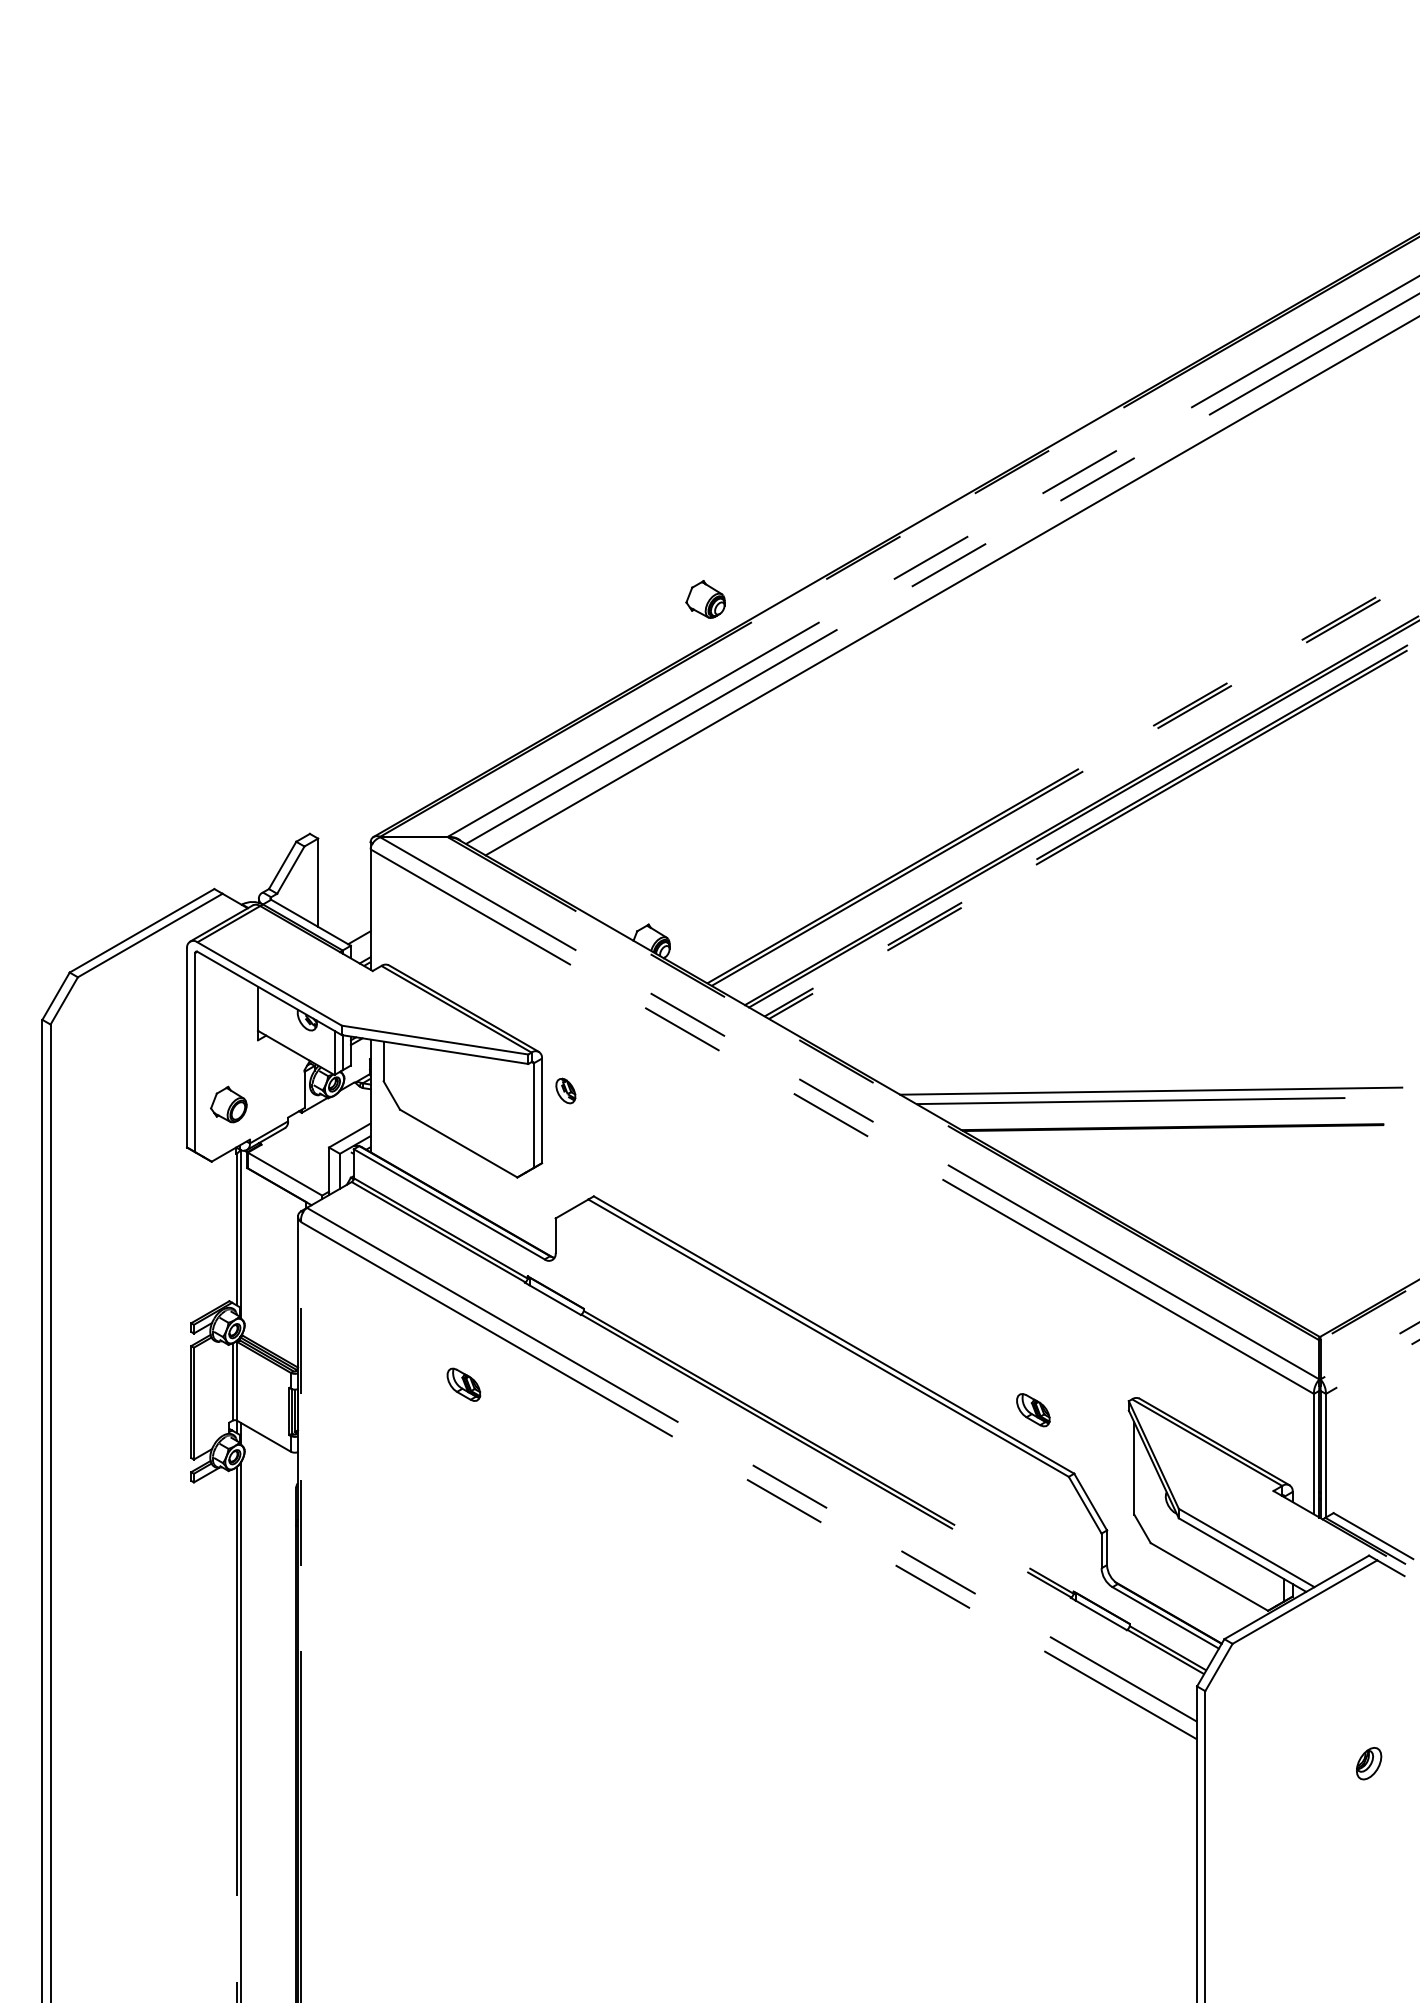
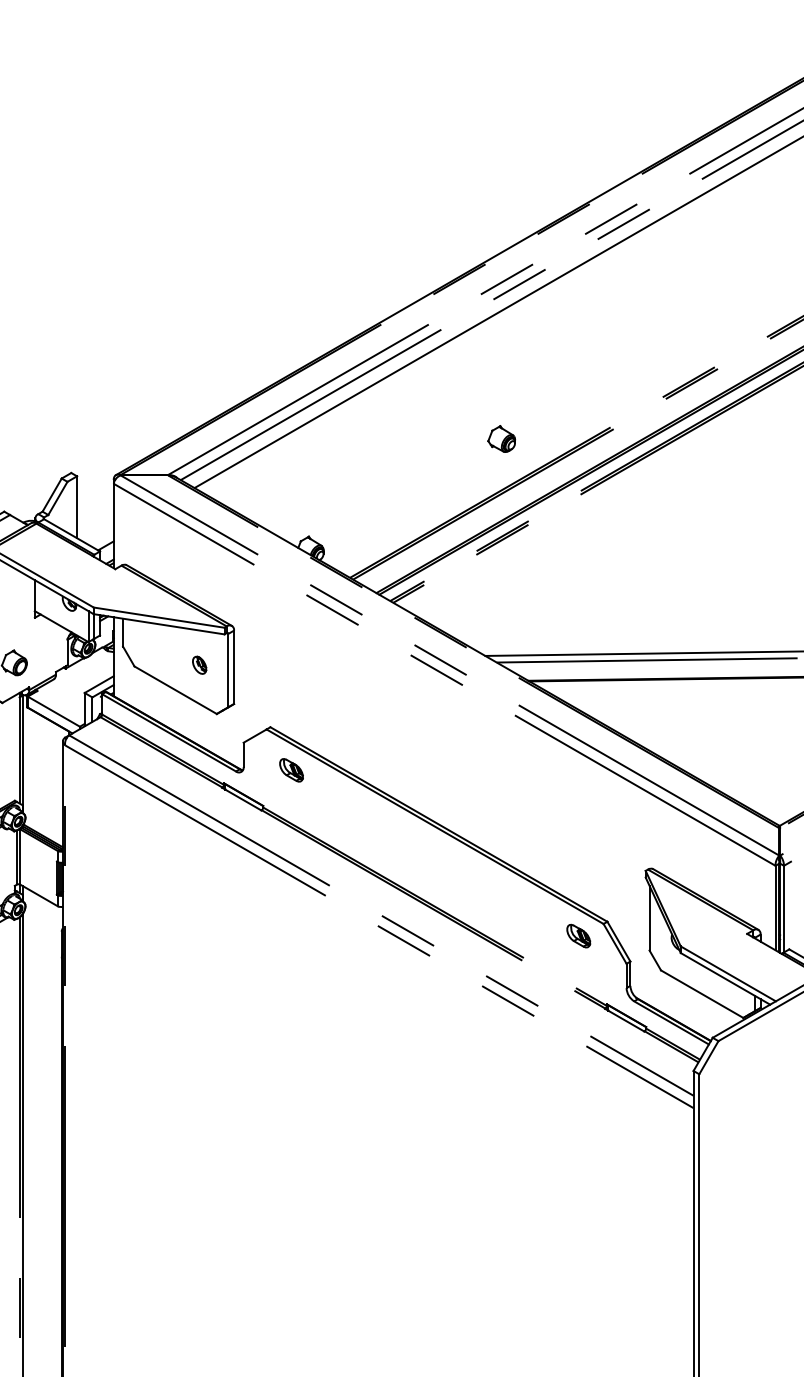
part: (705, 599) -> (501, 439), moved
part: (565, 1090) -> (199, 664), moved
part: (463, 1384) -> (291, 770), moved
part: (1033, 1410) -> (578, 936), moved

